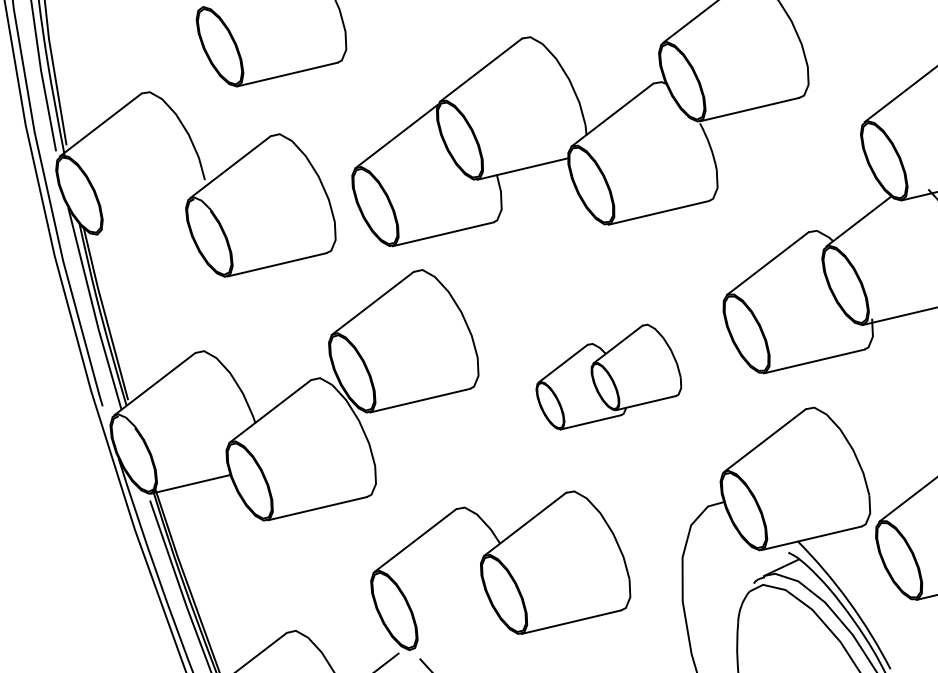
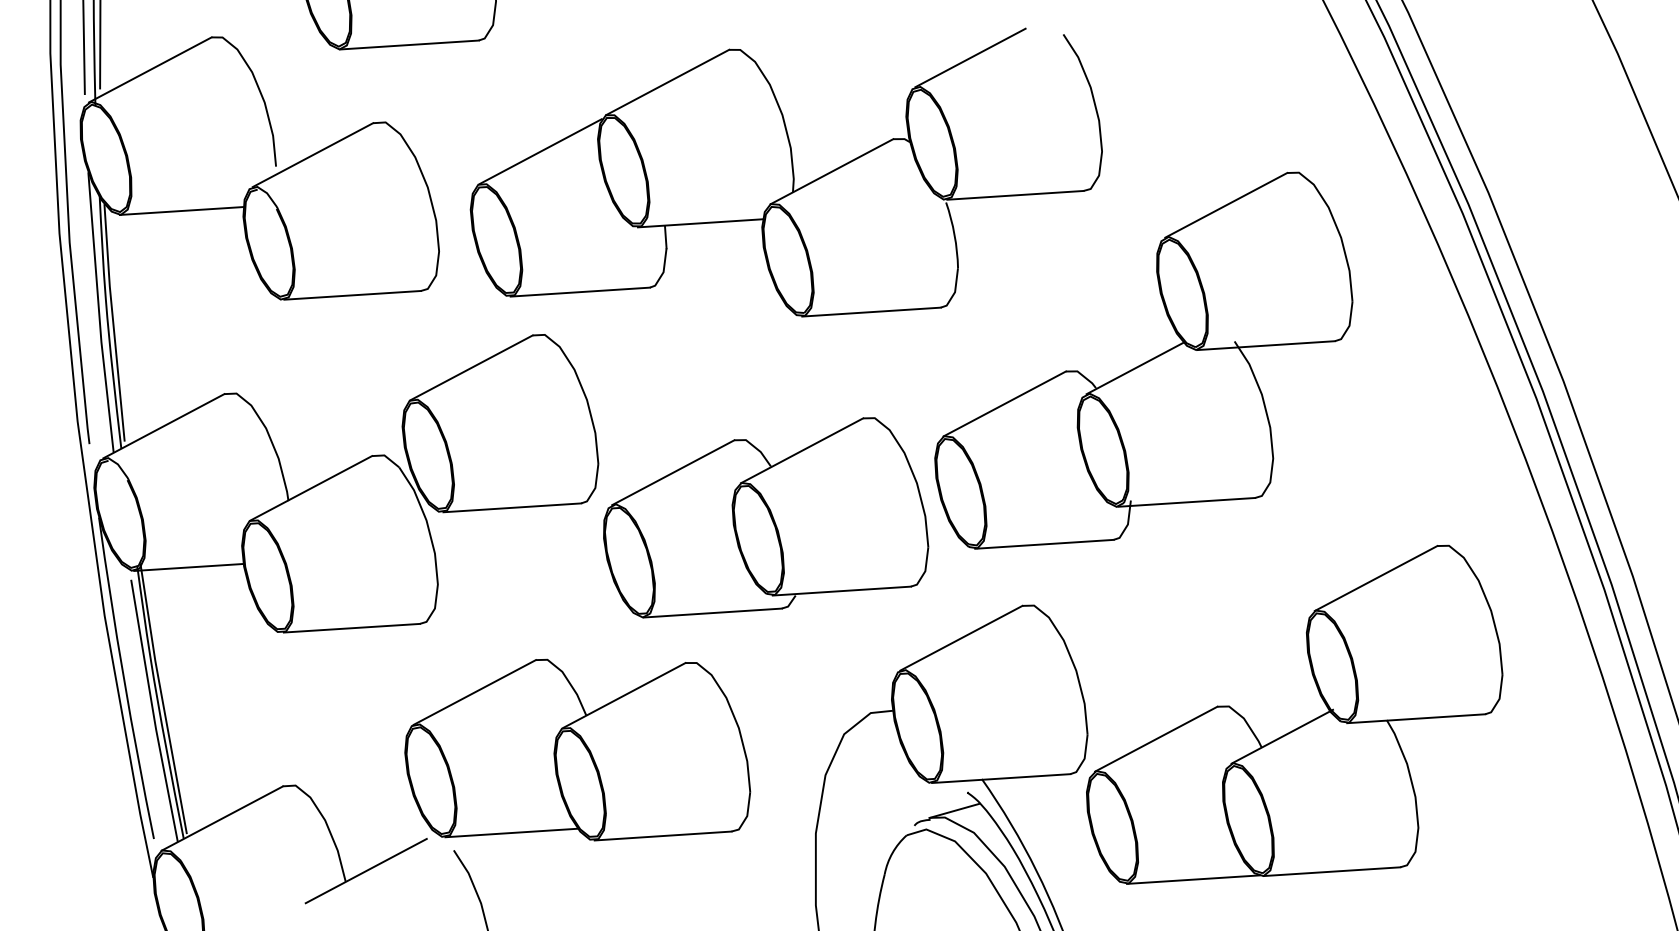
line: (141, 223) -> (181, 210), added
part: (607, 376) -> (766, 517), size x1.67
line: (459, 638) -> (511, 832), added

